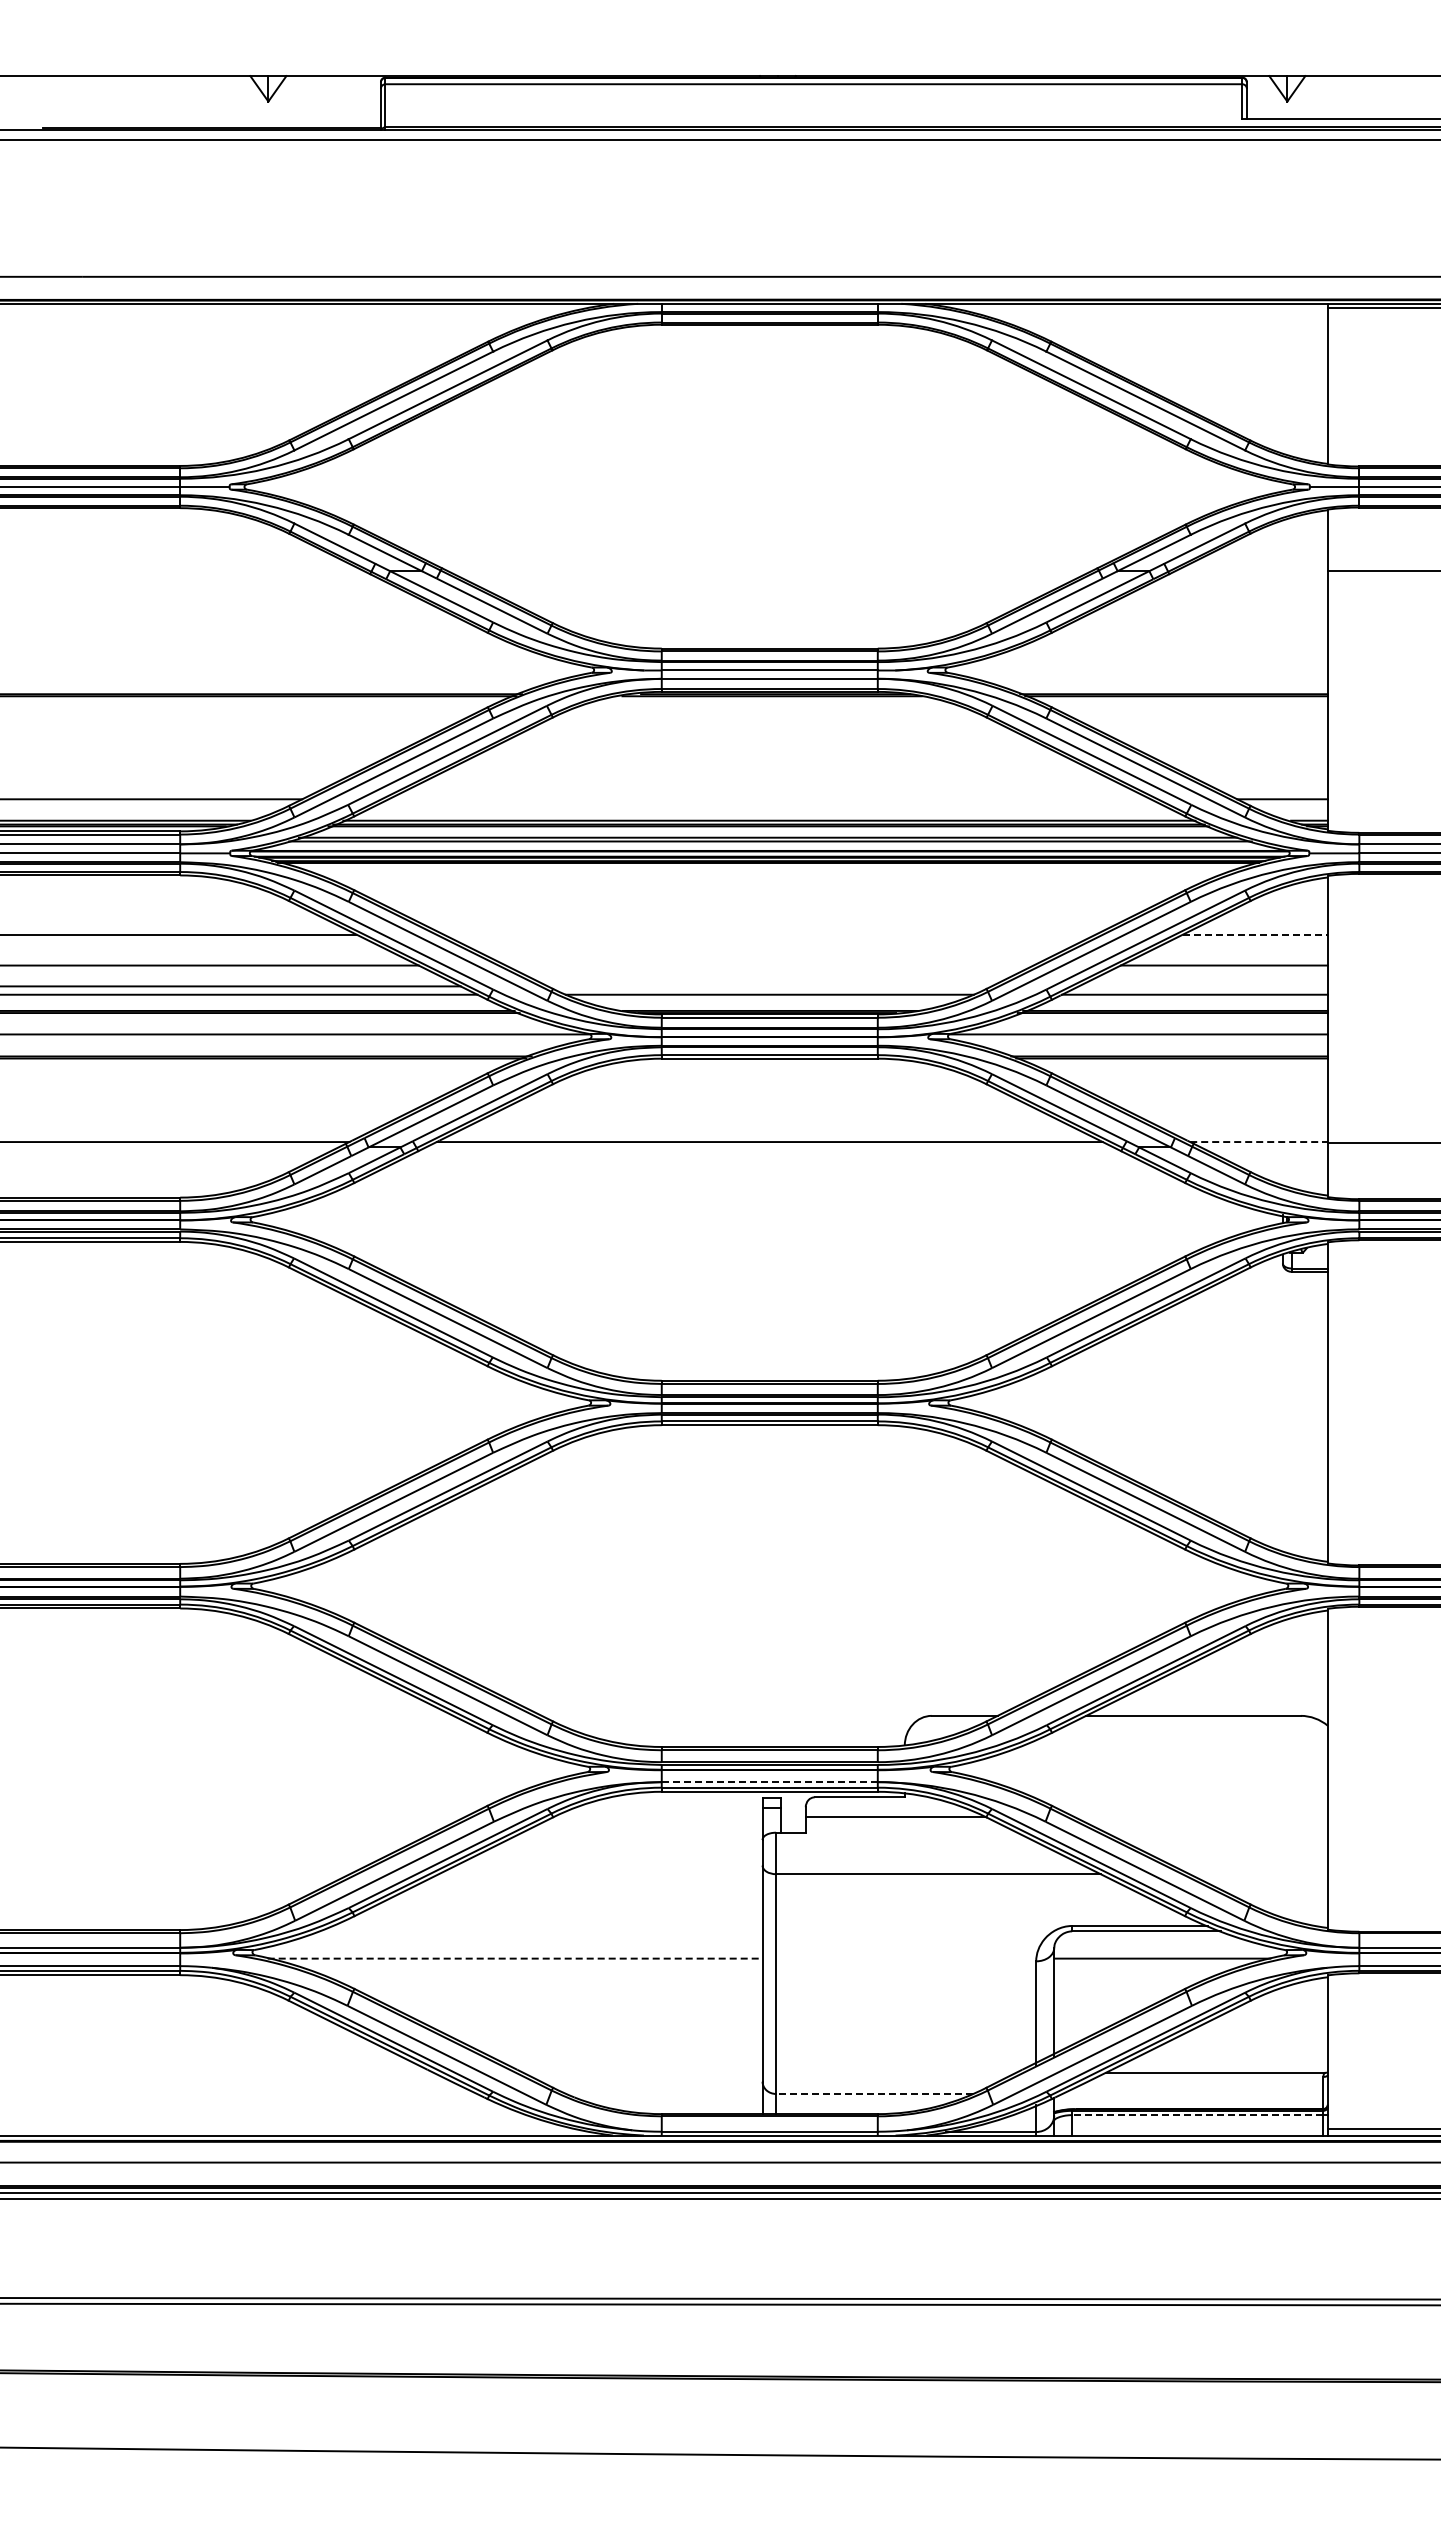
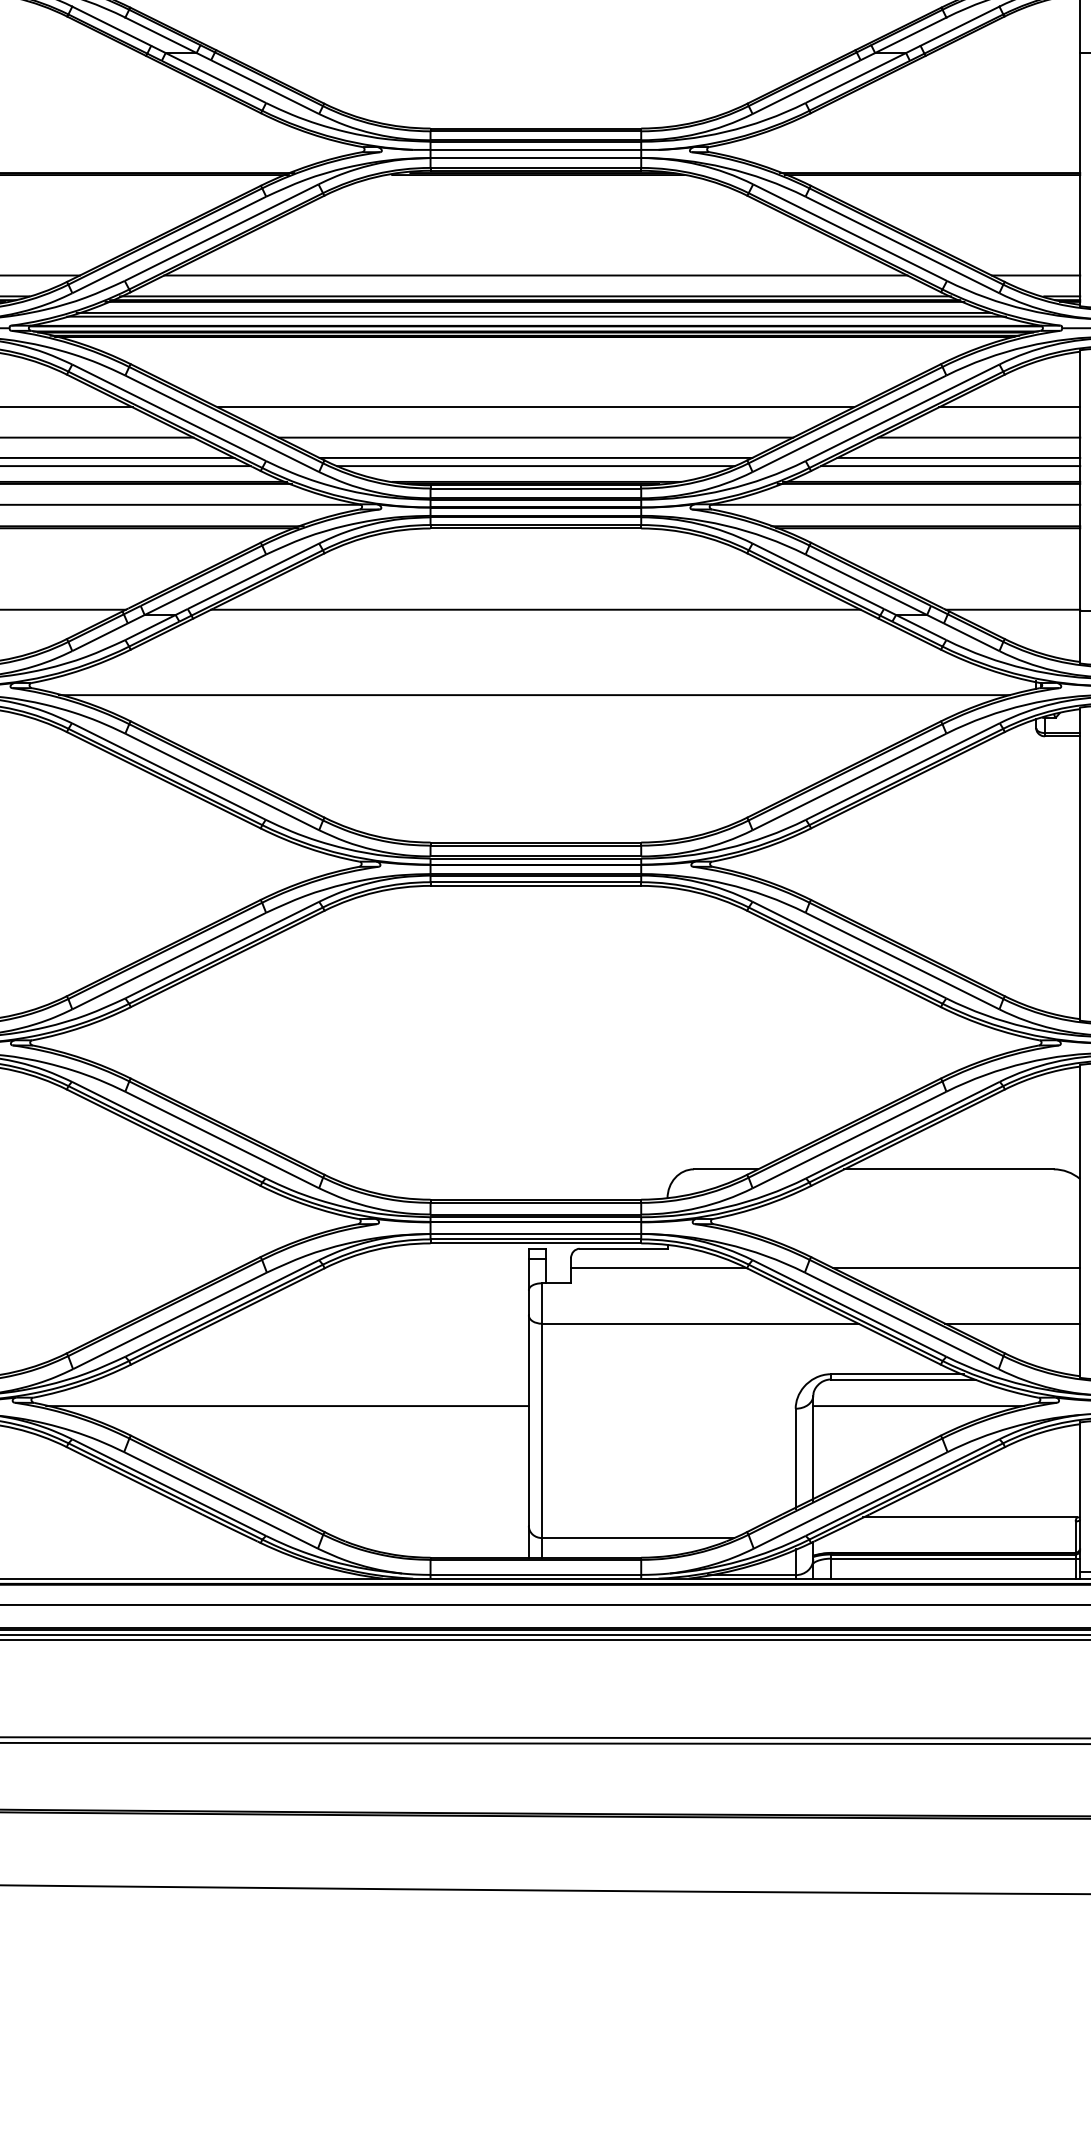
line: (769, 799) -> (535, 275), added
line: (769, 934) -> (535, 407), added
line: (1255, 934) -> (1009, 407), dashed -> solid
line: (769, 965) -> (535, 437), added
line: (769, 986) -> (535, 458), added
line: (1202, 986) -> (957, 458), added
line: (1259, 1142) -> (1013, 610), dashed -> solid
line: (767, 1229) -> (533, 695), added
line: (770, 1782) -> (536, 1234), dashed -> solid
line: (1200, 1817) -> (955, 1268), added
line: (1258, 1874) -> (1012, 1324), added
line: (515, 1958) -> (287, 1405), dashed -> solid
line: (873, 2093) -> (637, 1537), dashed -> solid
line: (1197, 2115) -> (952, 1559), dashed -> solid

